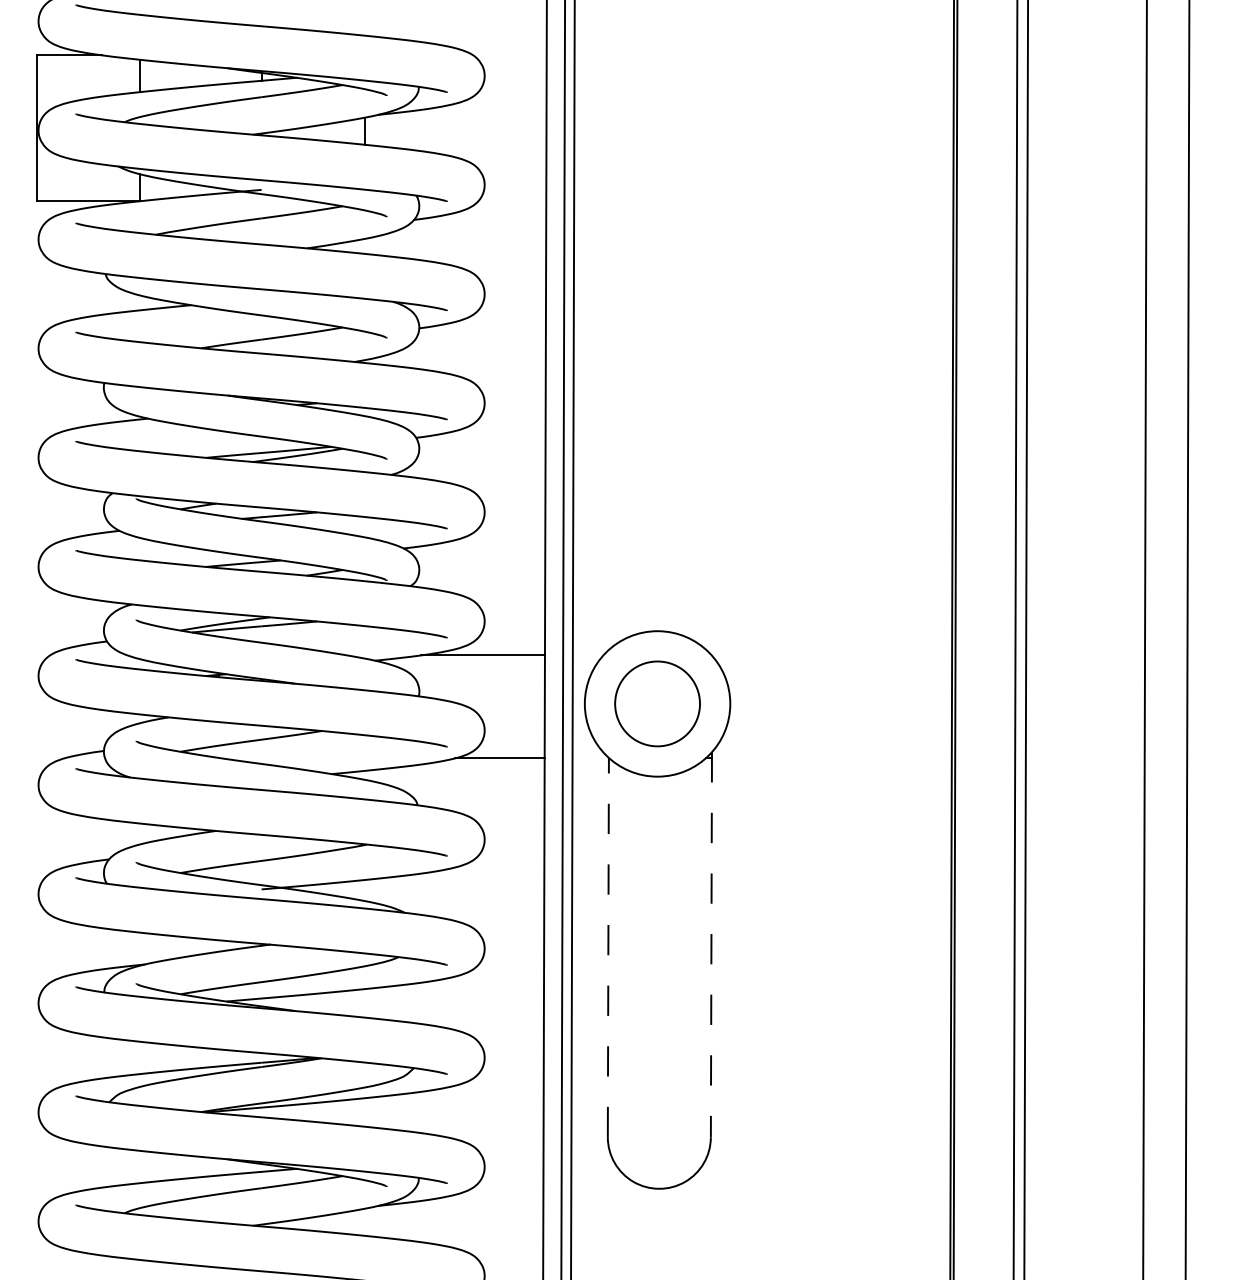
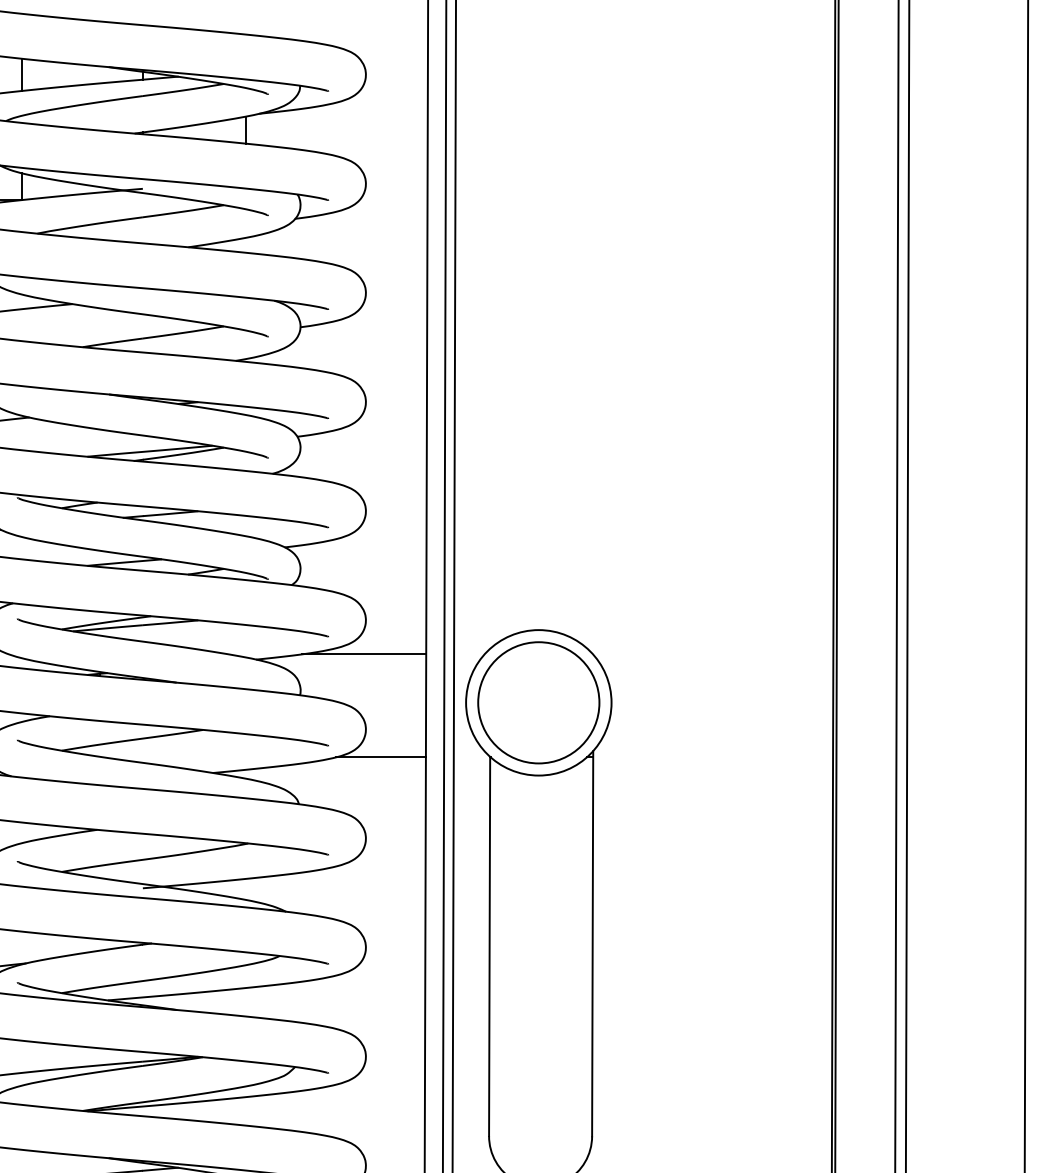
circle: (657, 703) -> (538, 702), size x1.43
line: (711, 944) -> (592, 943), dashed -> solid
line: (608, 947) -> (489, 946), dashed -> solid

